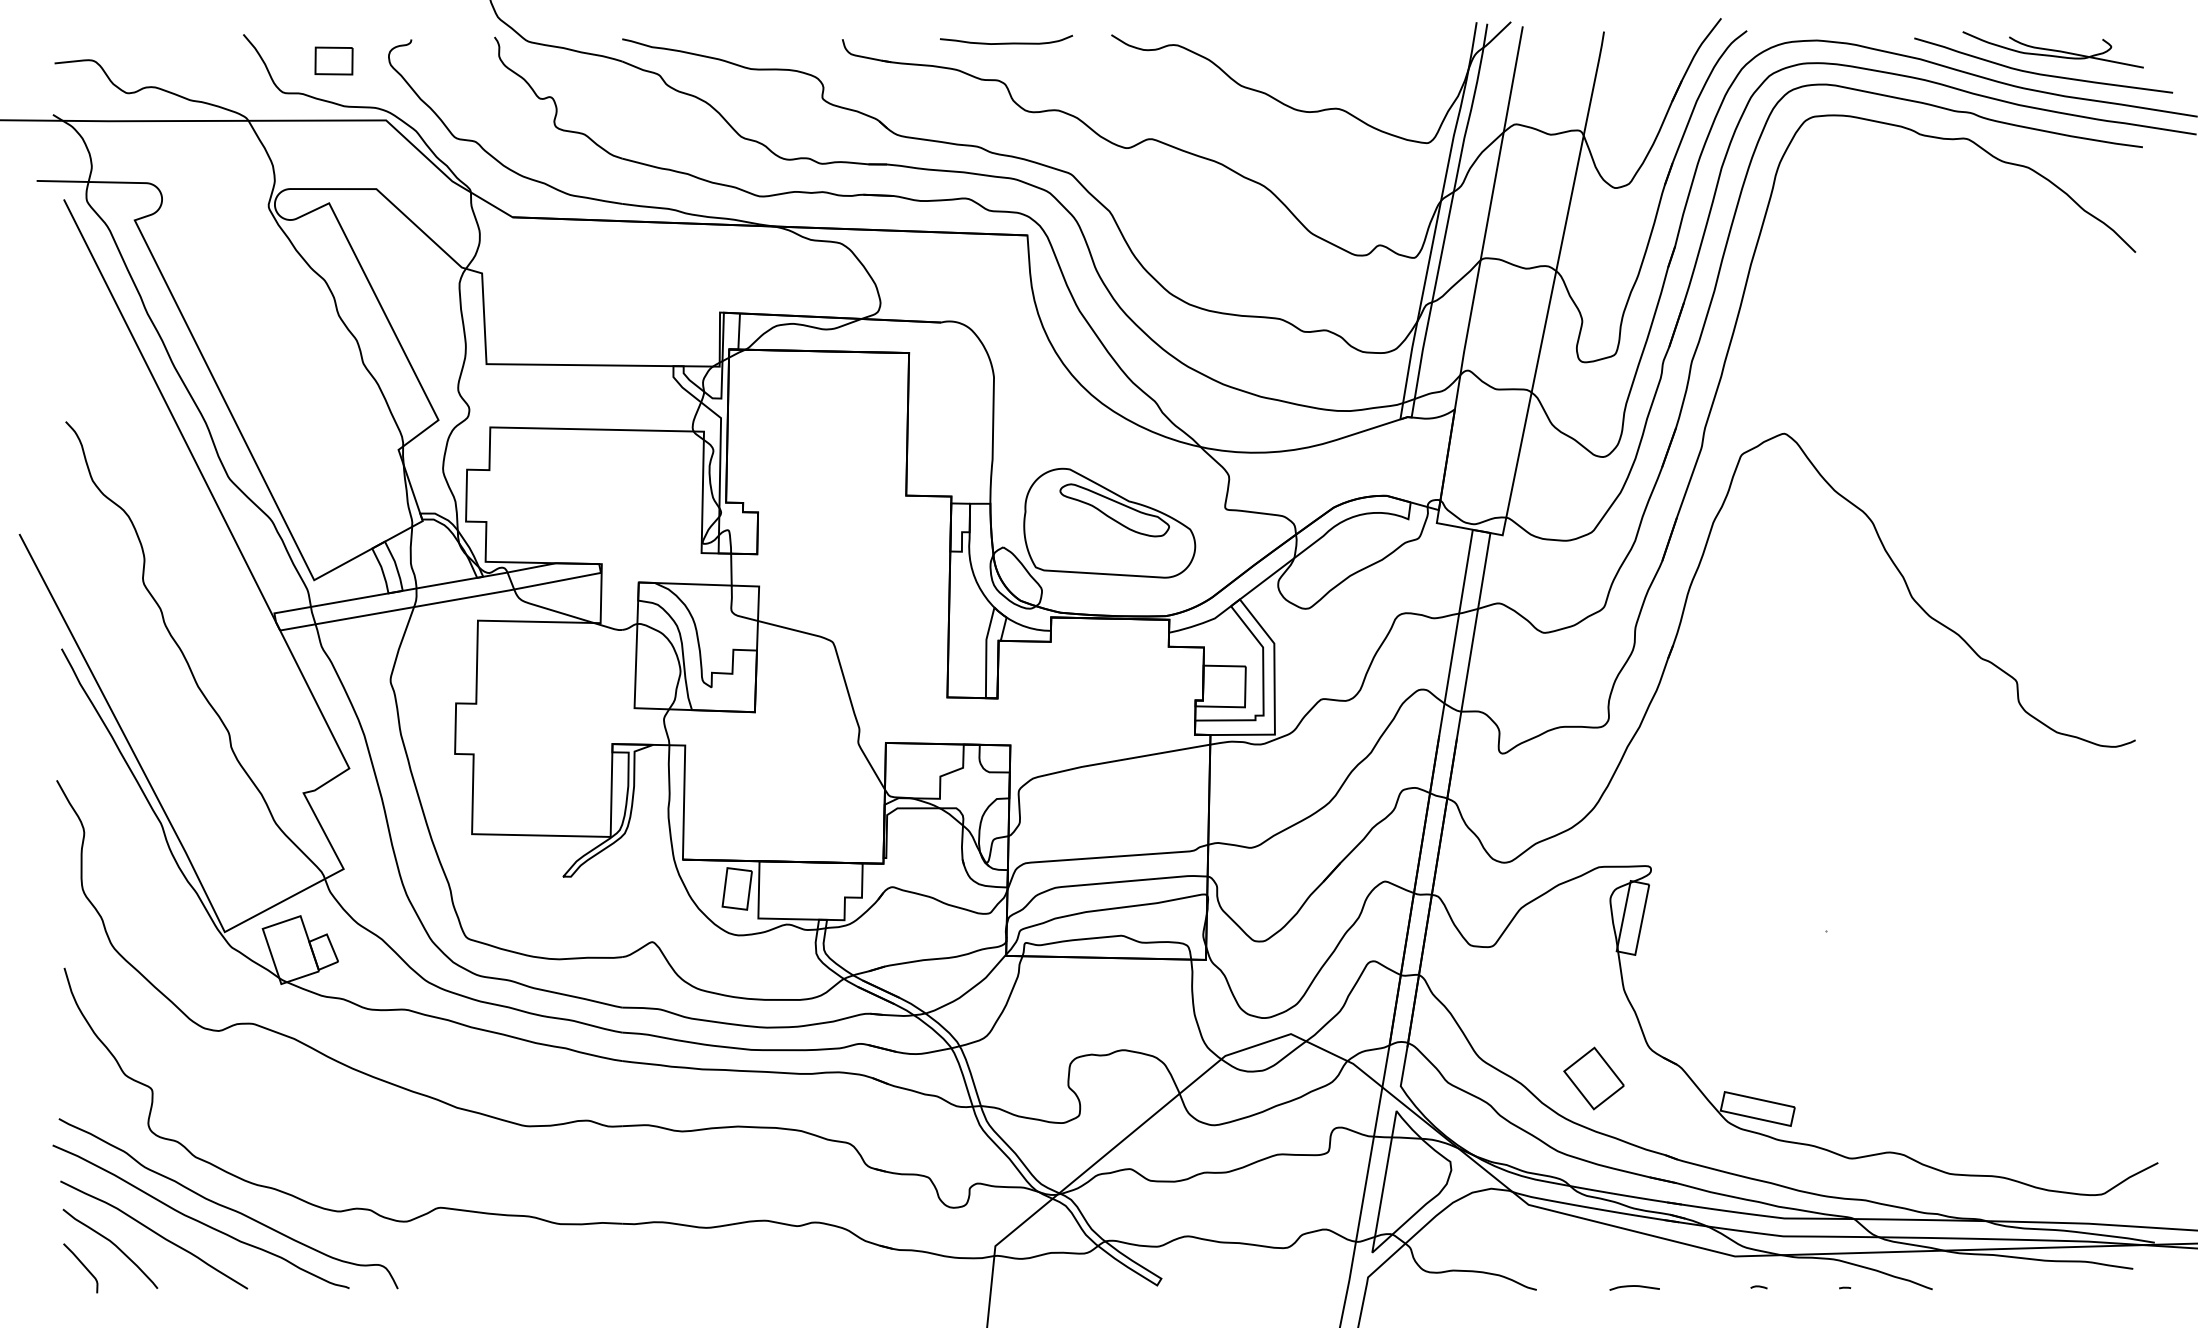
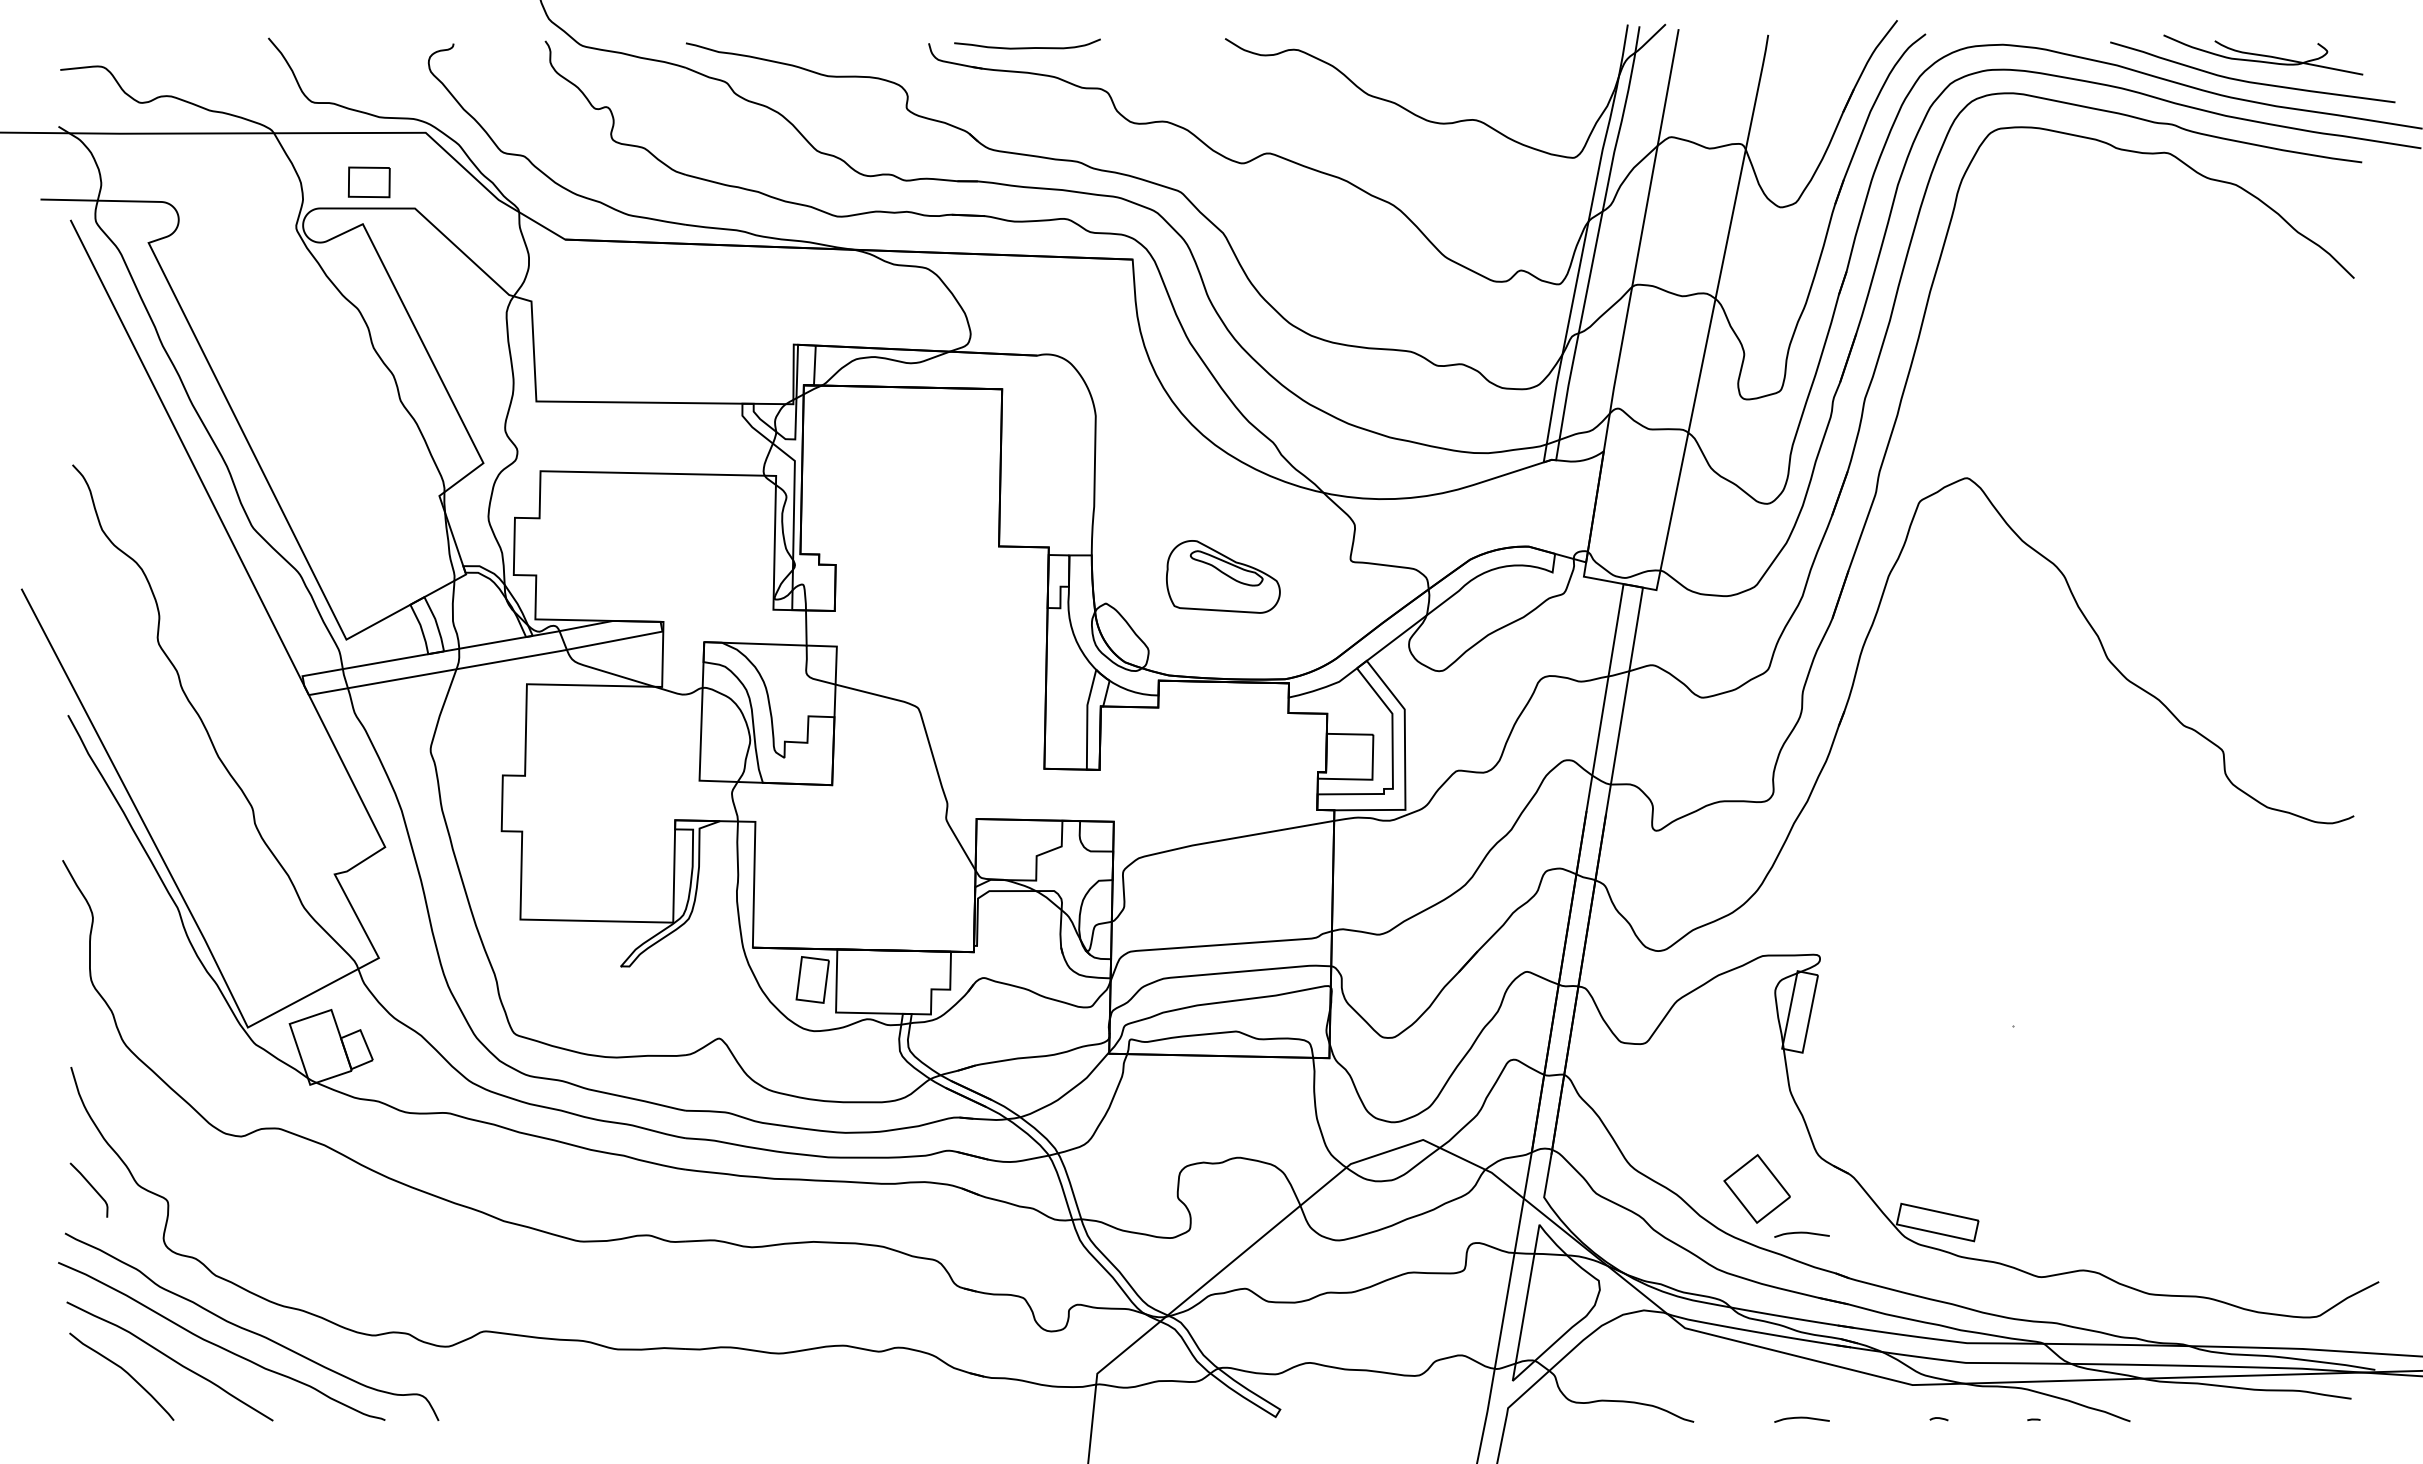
curve: (1006, 43) -> (1027, 47), moved
part: (333, 61) -> (368, 182), moved
part: (1109, 522) -> (1223, 576), size x0.6
curve: (1634, 1118) -> (1801, 1233), added
curve: (82, 1265) -> (90, 1186), moved

